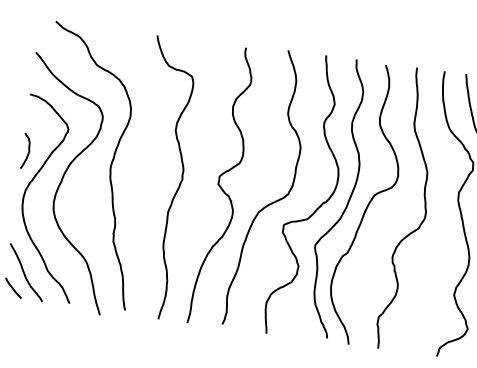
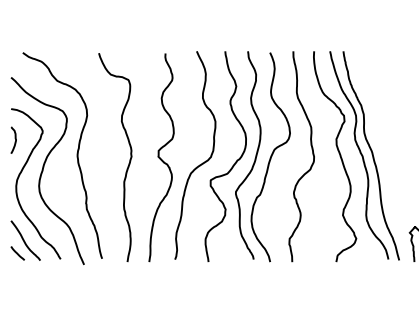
curve: (27, 148) -> (14, 138), moved

